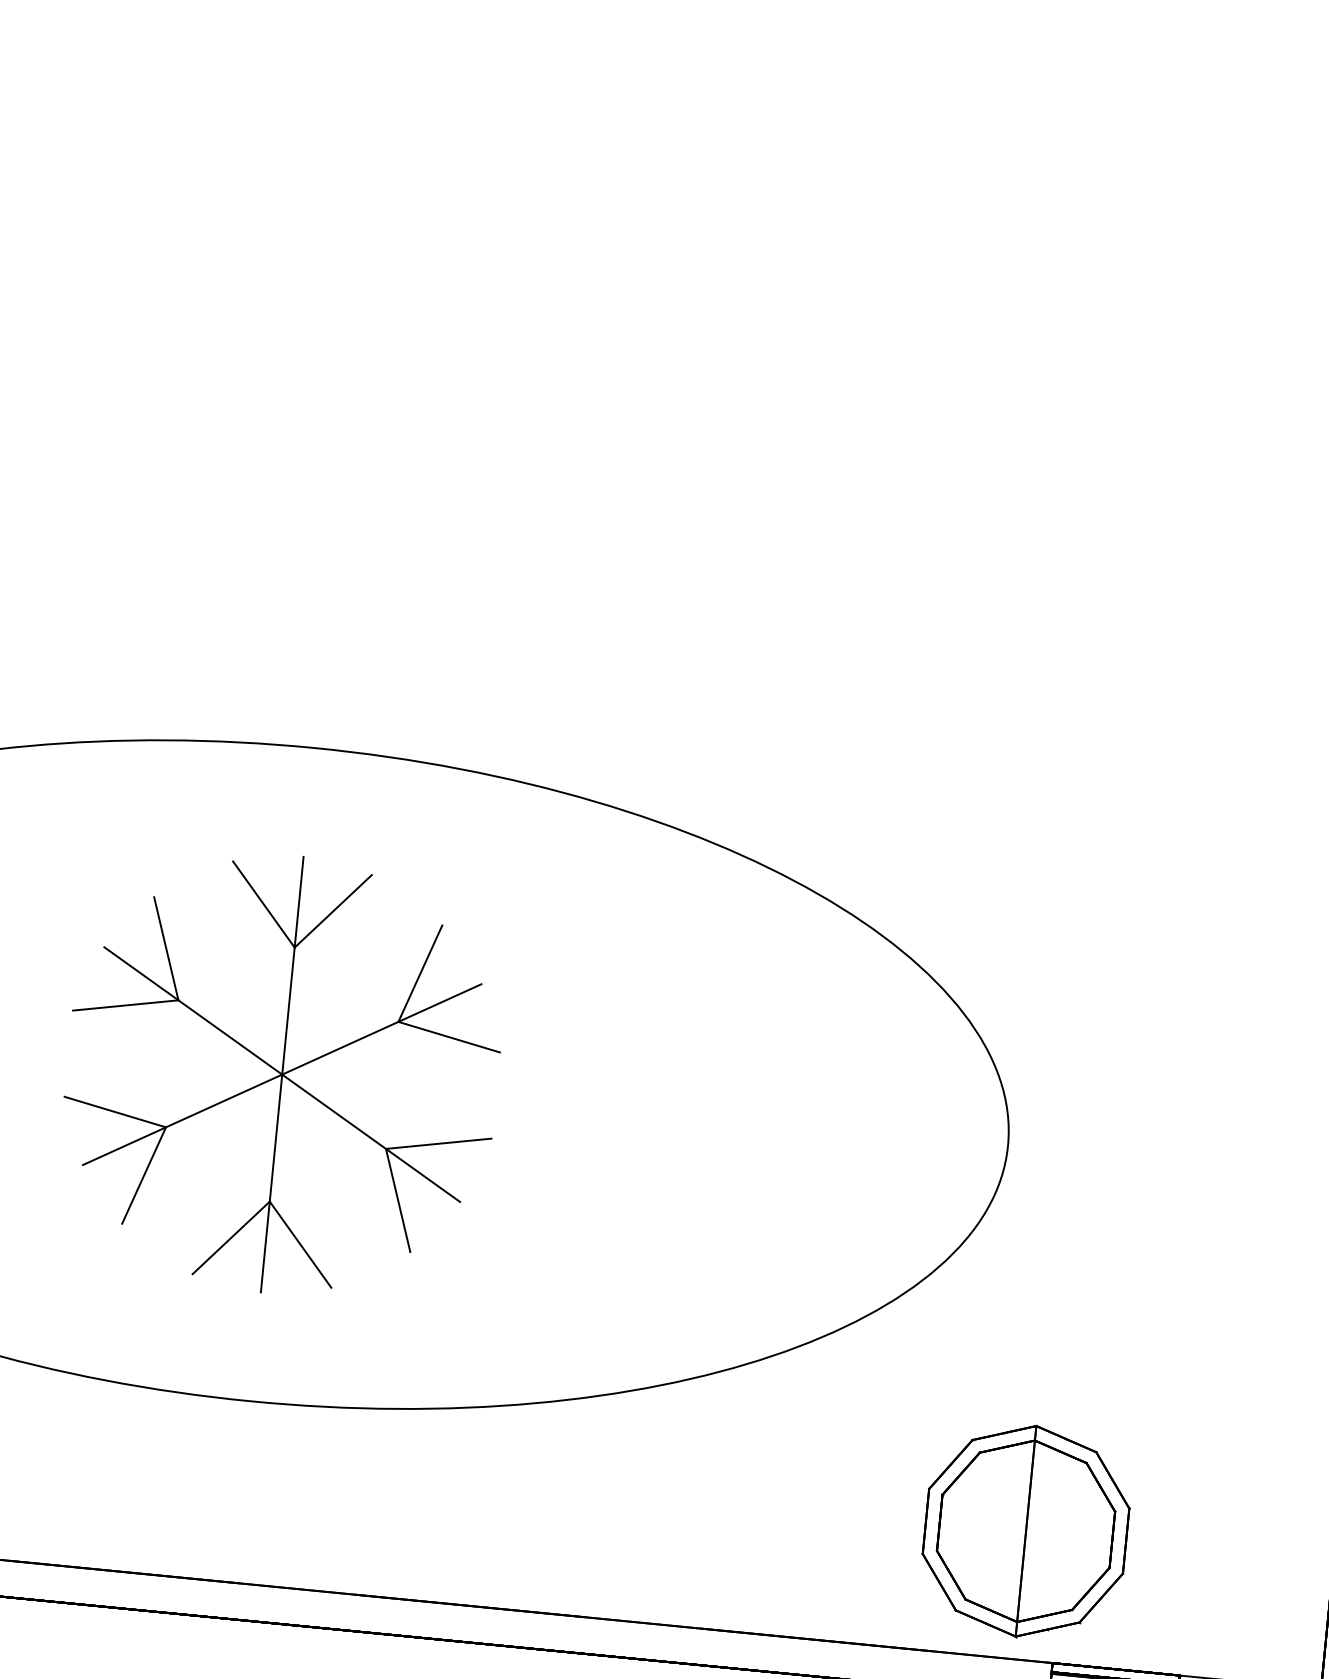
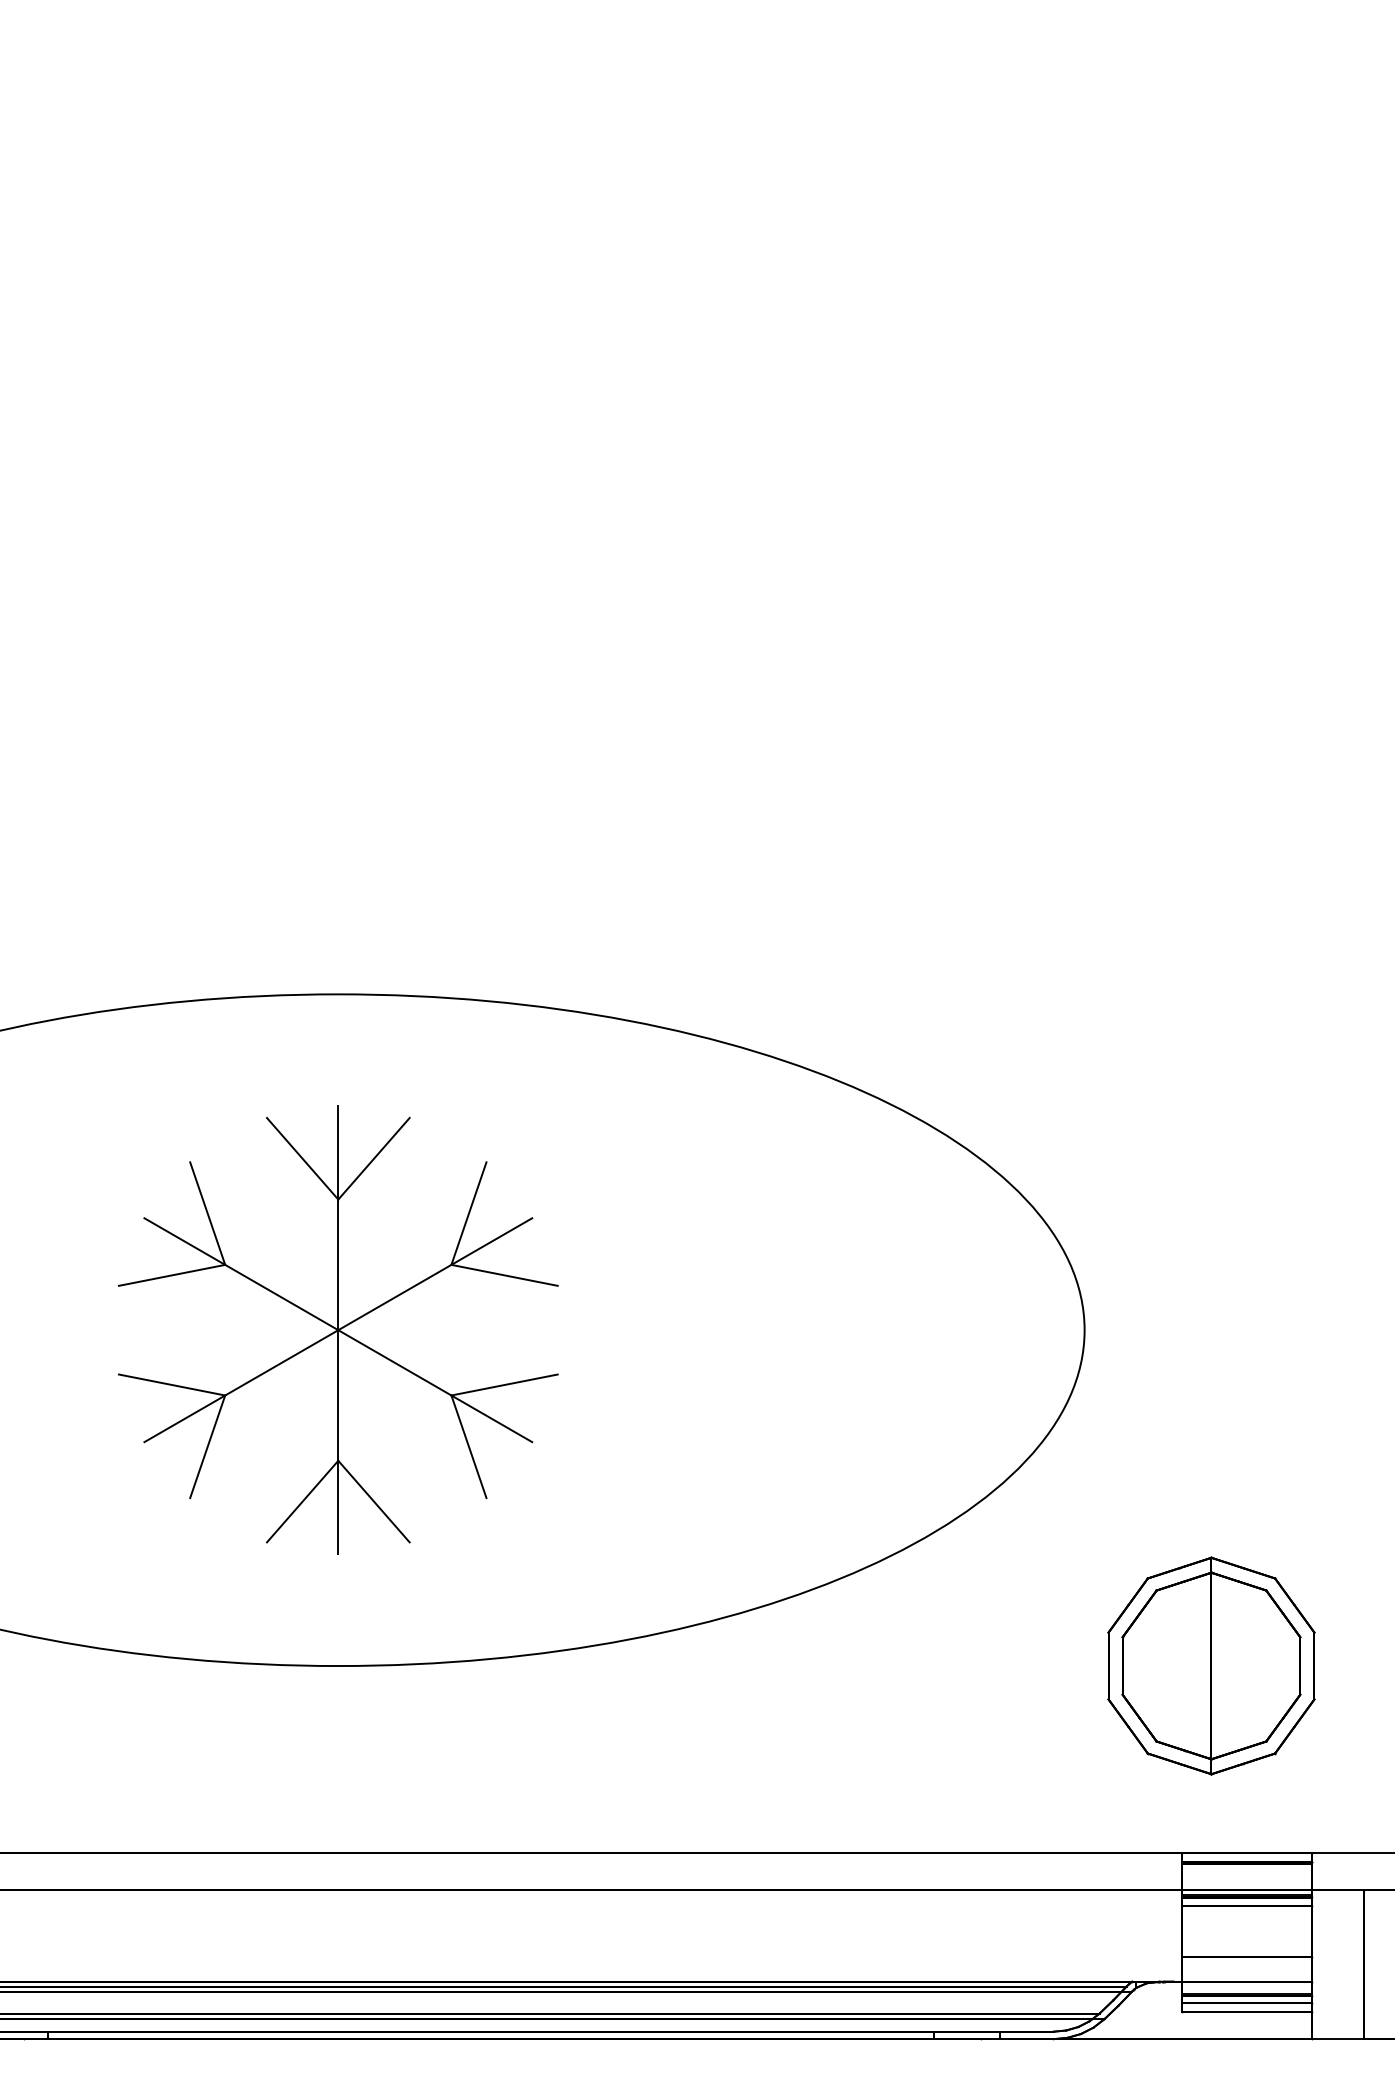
part: (1026, 1530) -> (1211, 1665), moved

